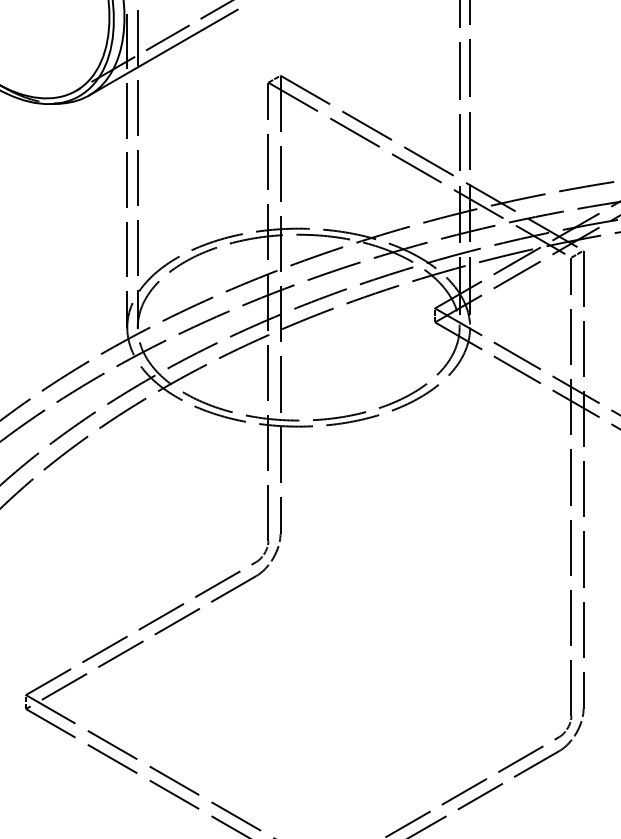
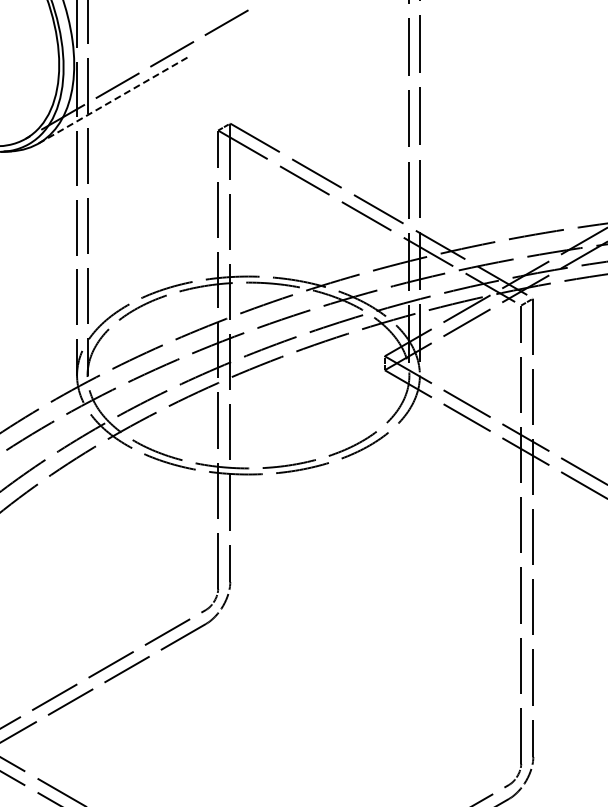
line: (163, 52) -> (113, 100), solid -> dashed

